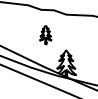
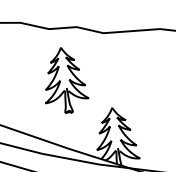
part: (45, 34) -> (64, 80), size x1.67

